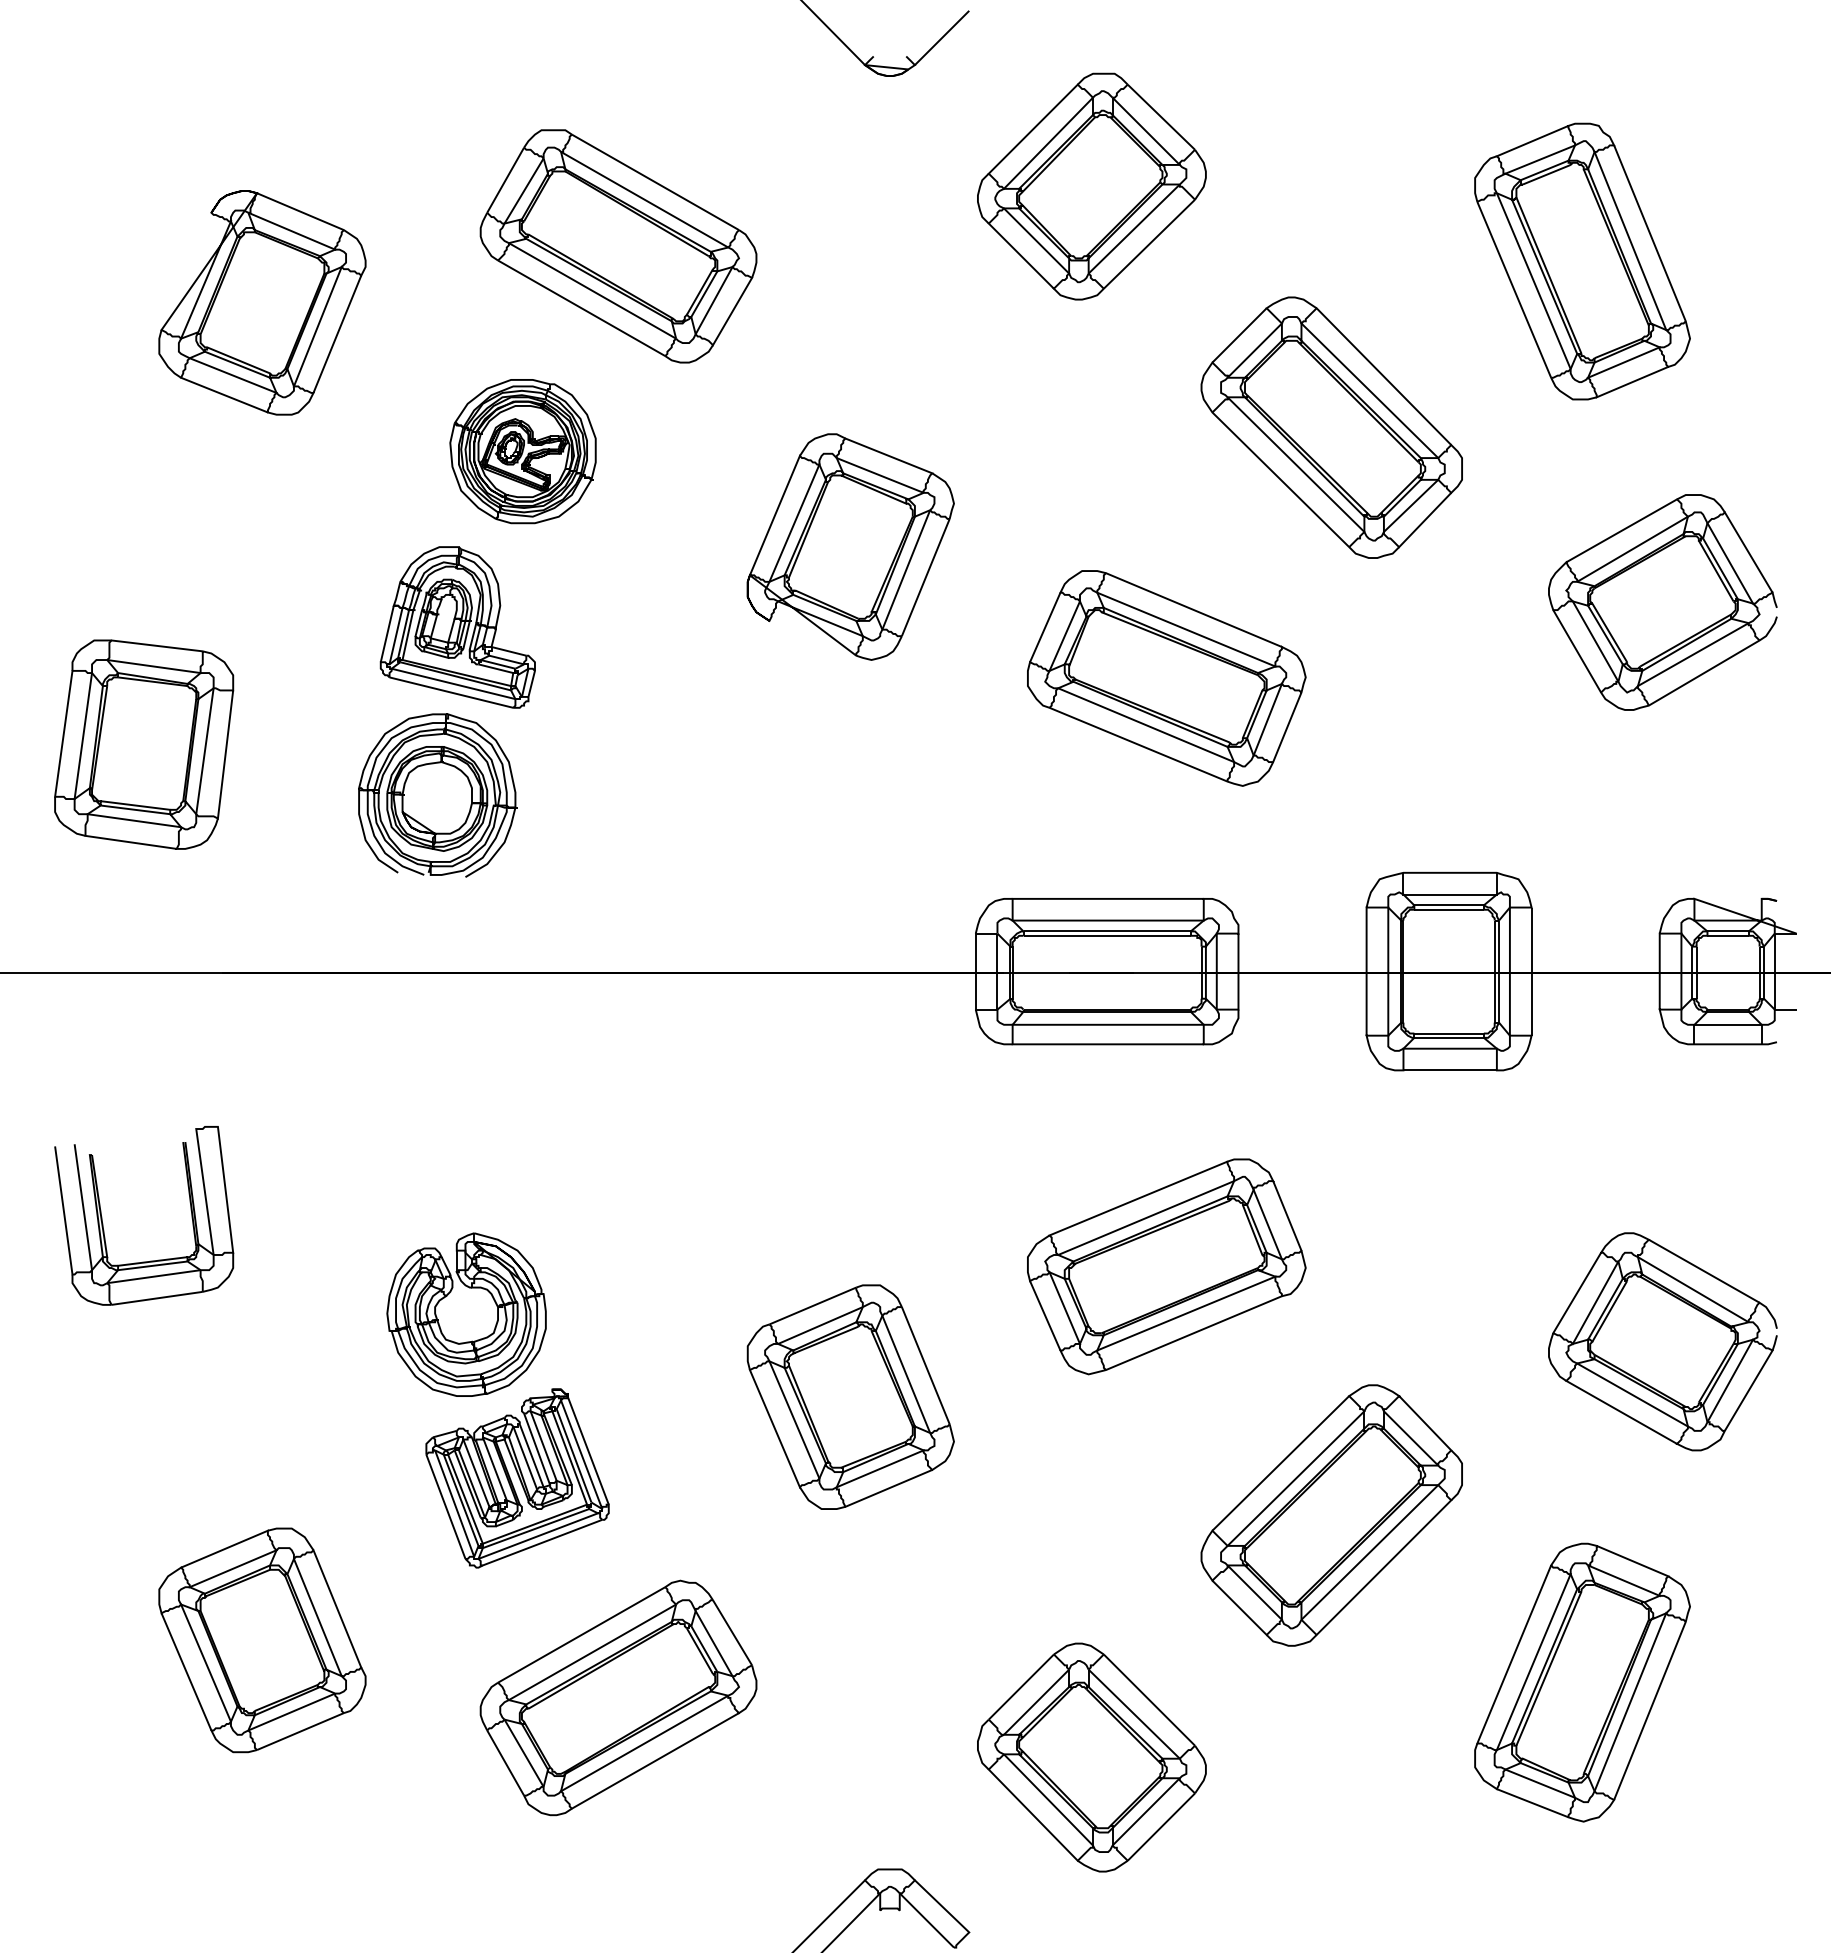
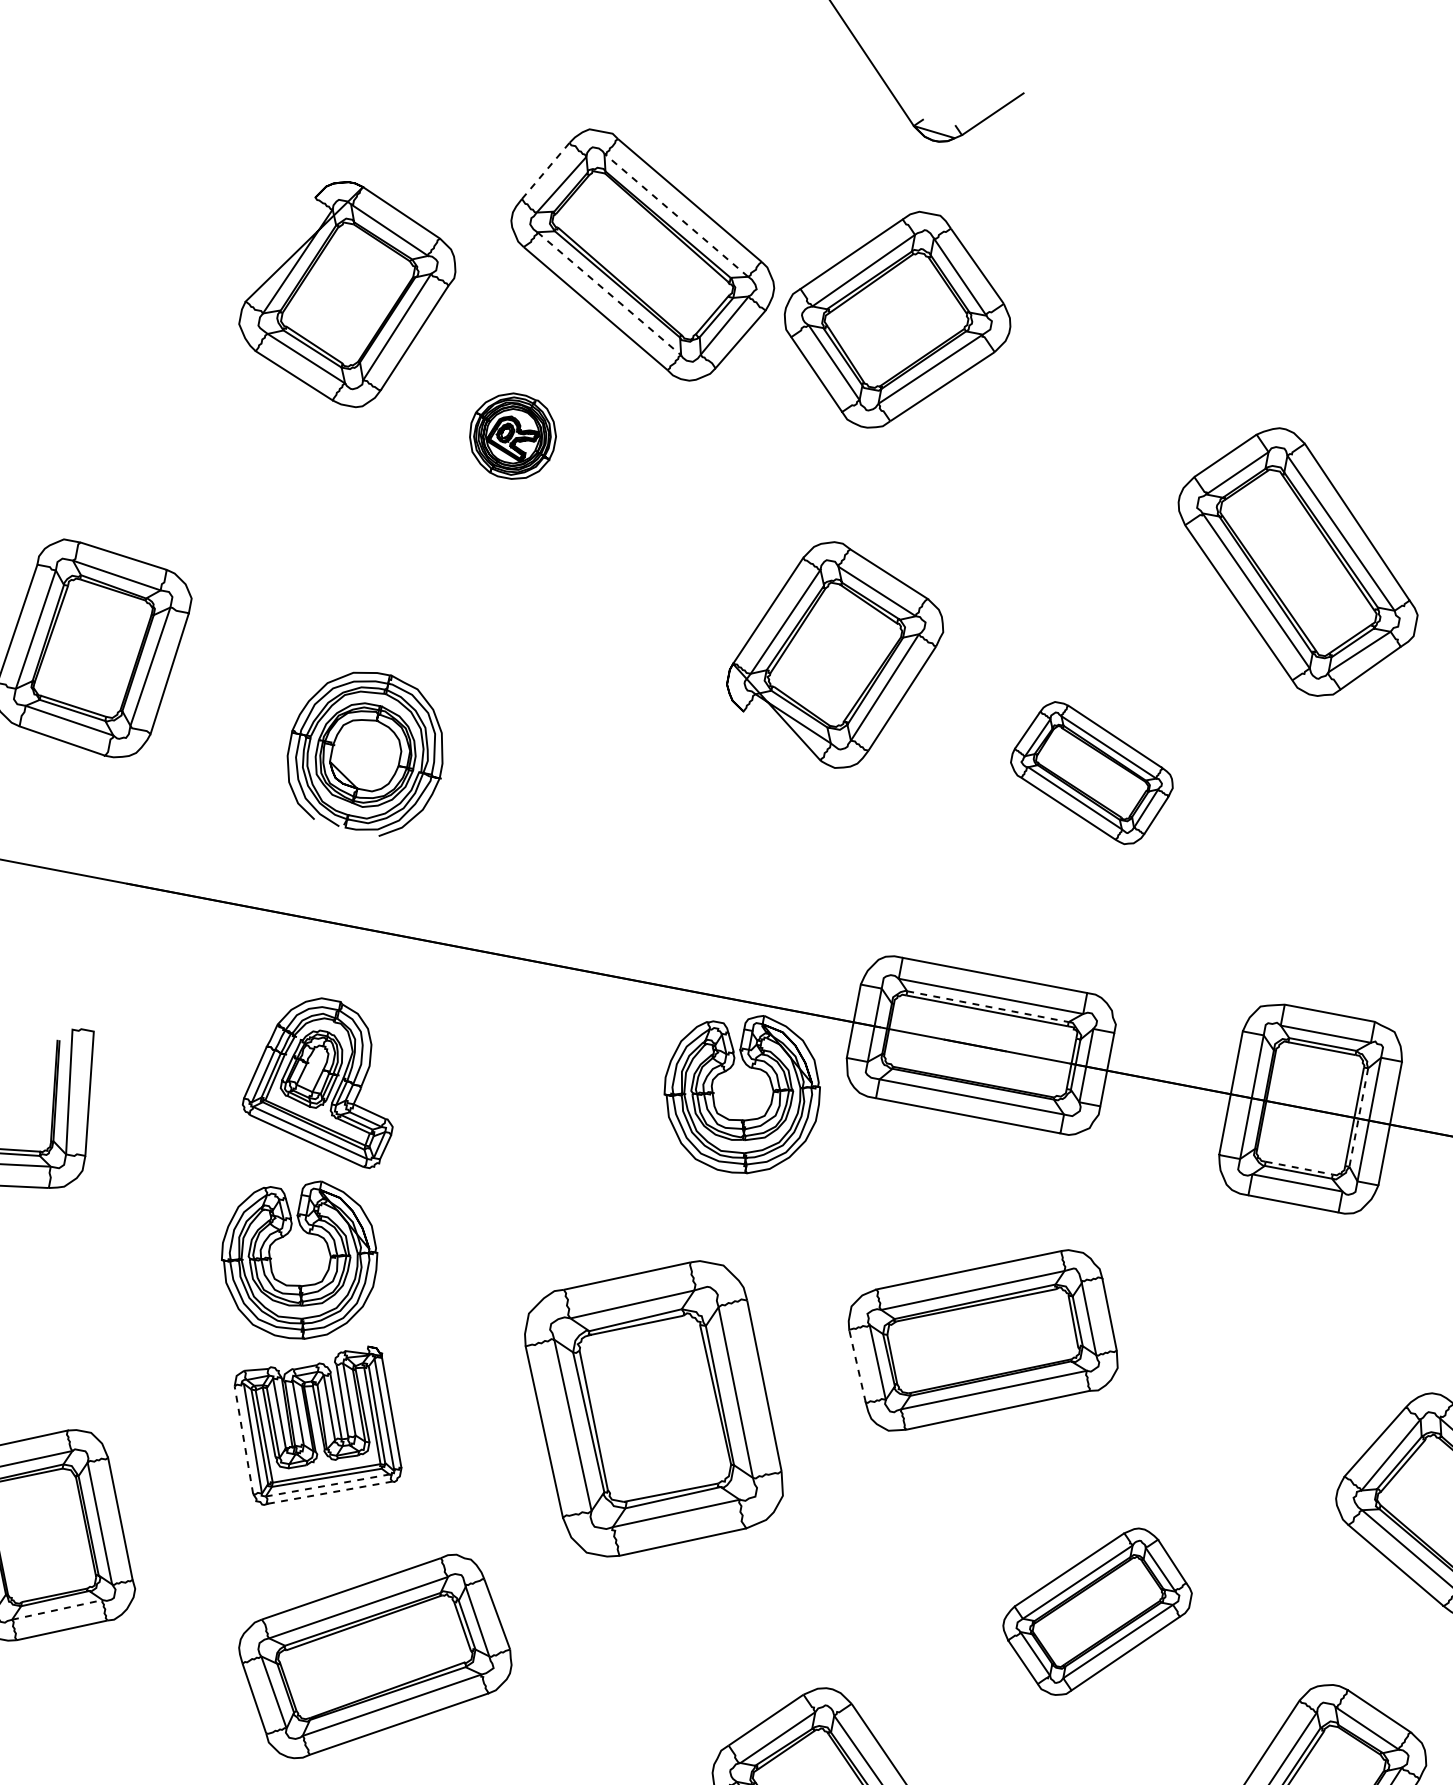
line: (505, 179) -> (545, 170), solid -> dashed
part: (1091, 186) -> (897, 320), moved
line: (644, 199) -> (676, 215), solid -> dashed
line: (592, 291) -> (609, 294), solid -> dashed
part: (262, 302) -> (348, 293), moved
part: (522, 451) -> (512, 435), size x0.6
part: (850, 546) -> (835, 654), moved
part: (457, 627) -> (324, 1079), moved
part: (1166, 678) -> (1091, 773), size x0.6
line: (1107, 931) -> (988, 1006), solid -> dashed
line: (1499, 972) -> (1359, 1118), solid -> dashed
line: (1449, 1033) -> (1299, 1168), solid -> dashed
part: (880, 1038) -> (749, 1068), added
line: (1045, 1315) -> (857, 1365), solid -> dashed
part: (850, 1396) -> (654, 1408), size x1.4
line: (445, 1506) -> (243, 1439), solid -> dashed
part: (1331, 1515) -> (1096, 1611), size x0.7
line: (538, 1536) -> (327, 1485), solid -> dashed
line: (542, 1542) -> (330, 1492), solid -> dashed
line: (292, 1711) -> (58, 1609), solid -> dashed

